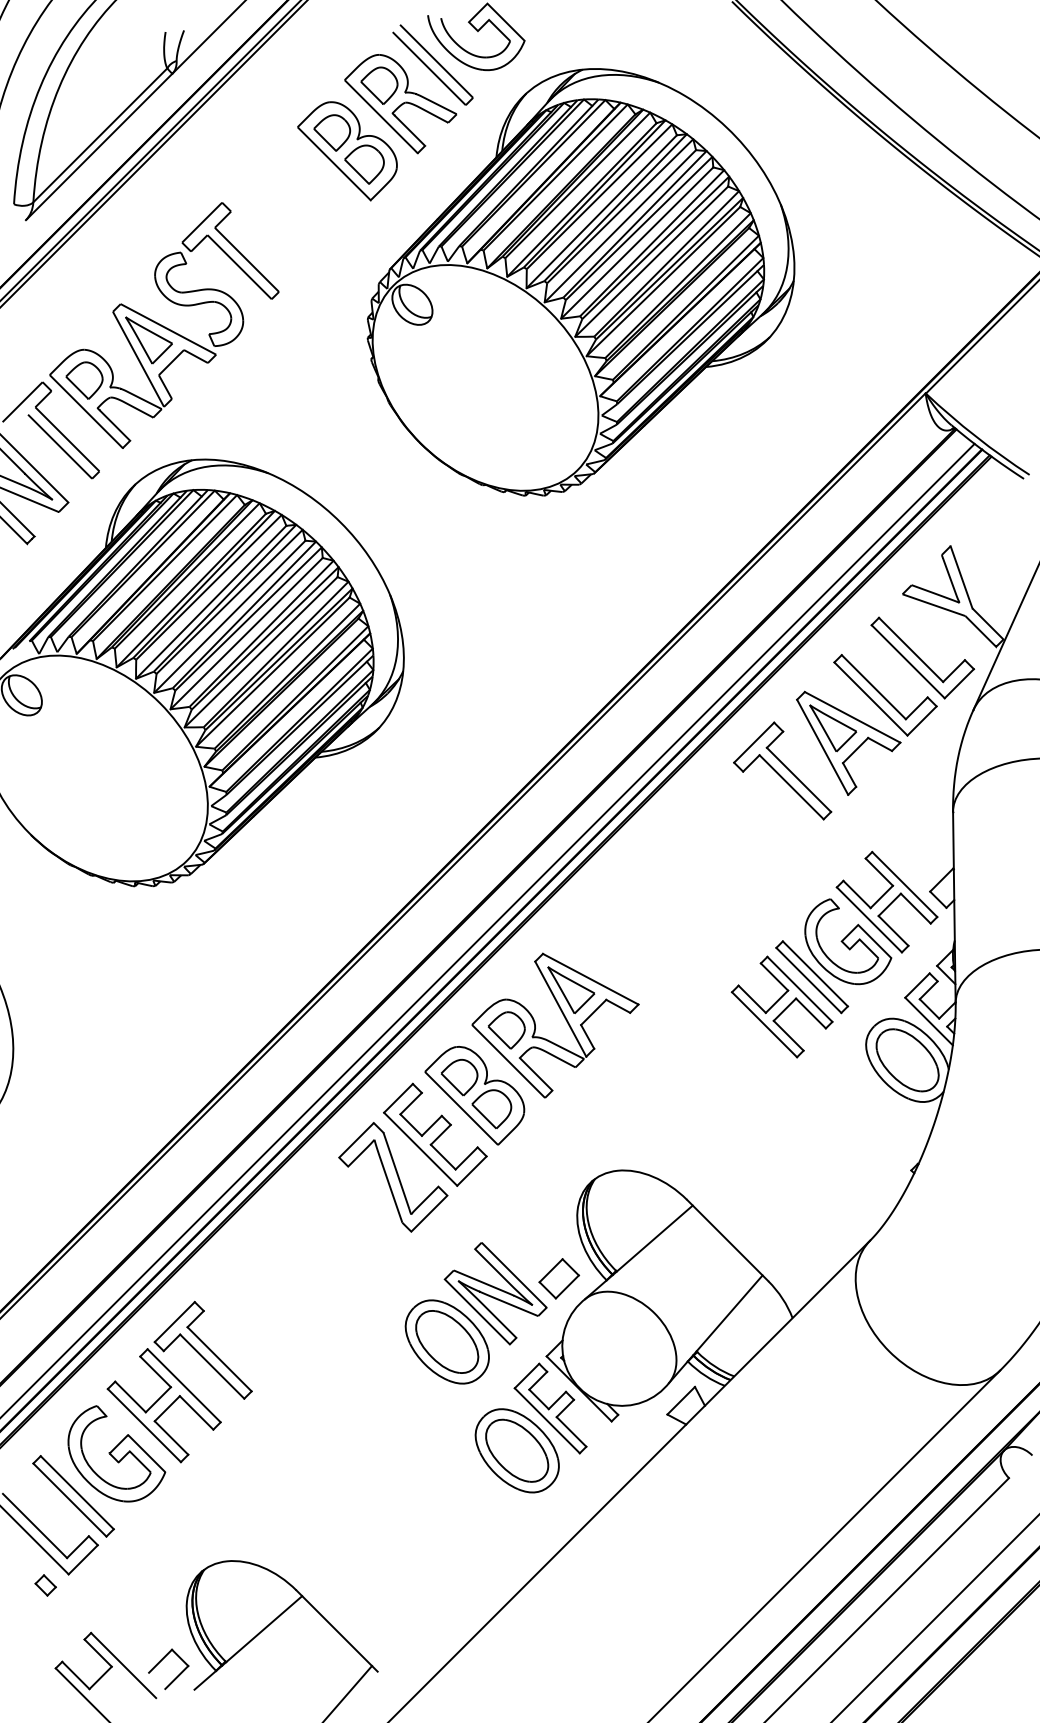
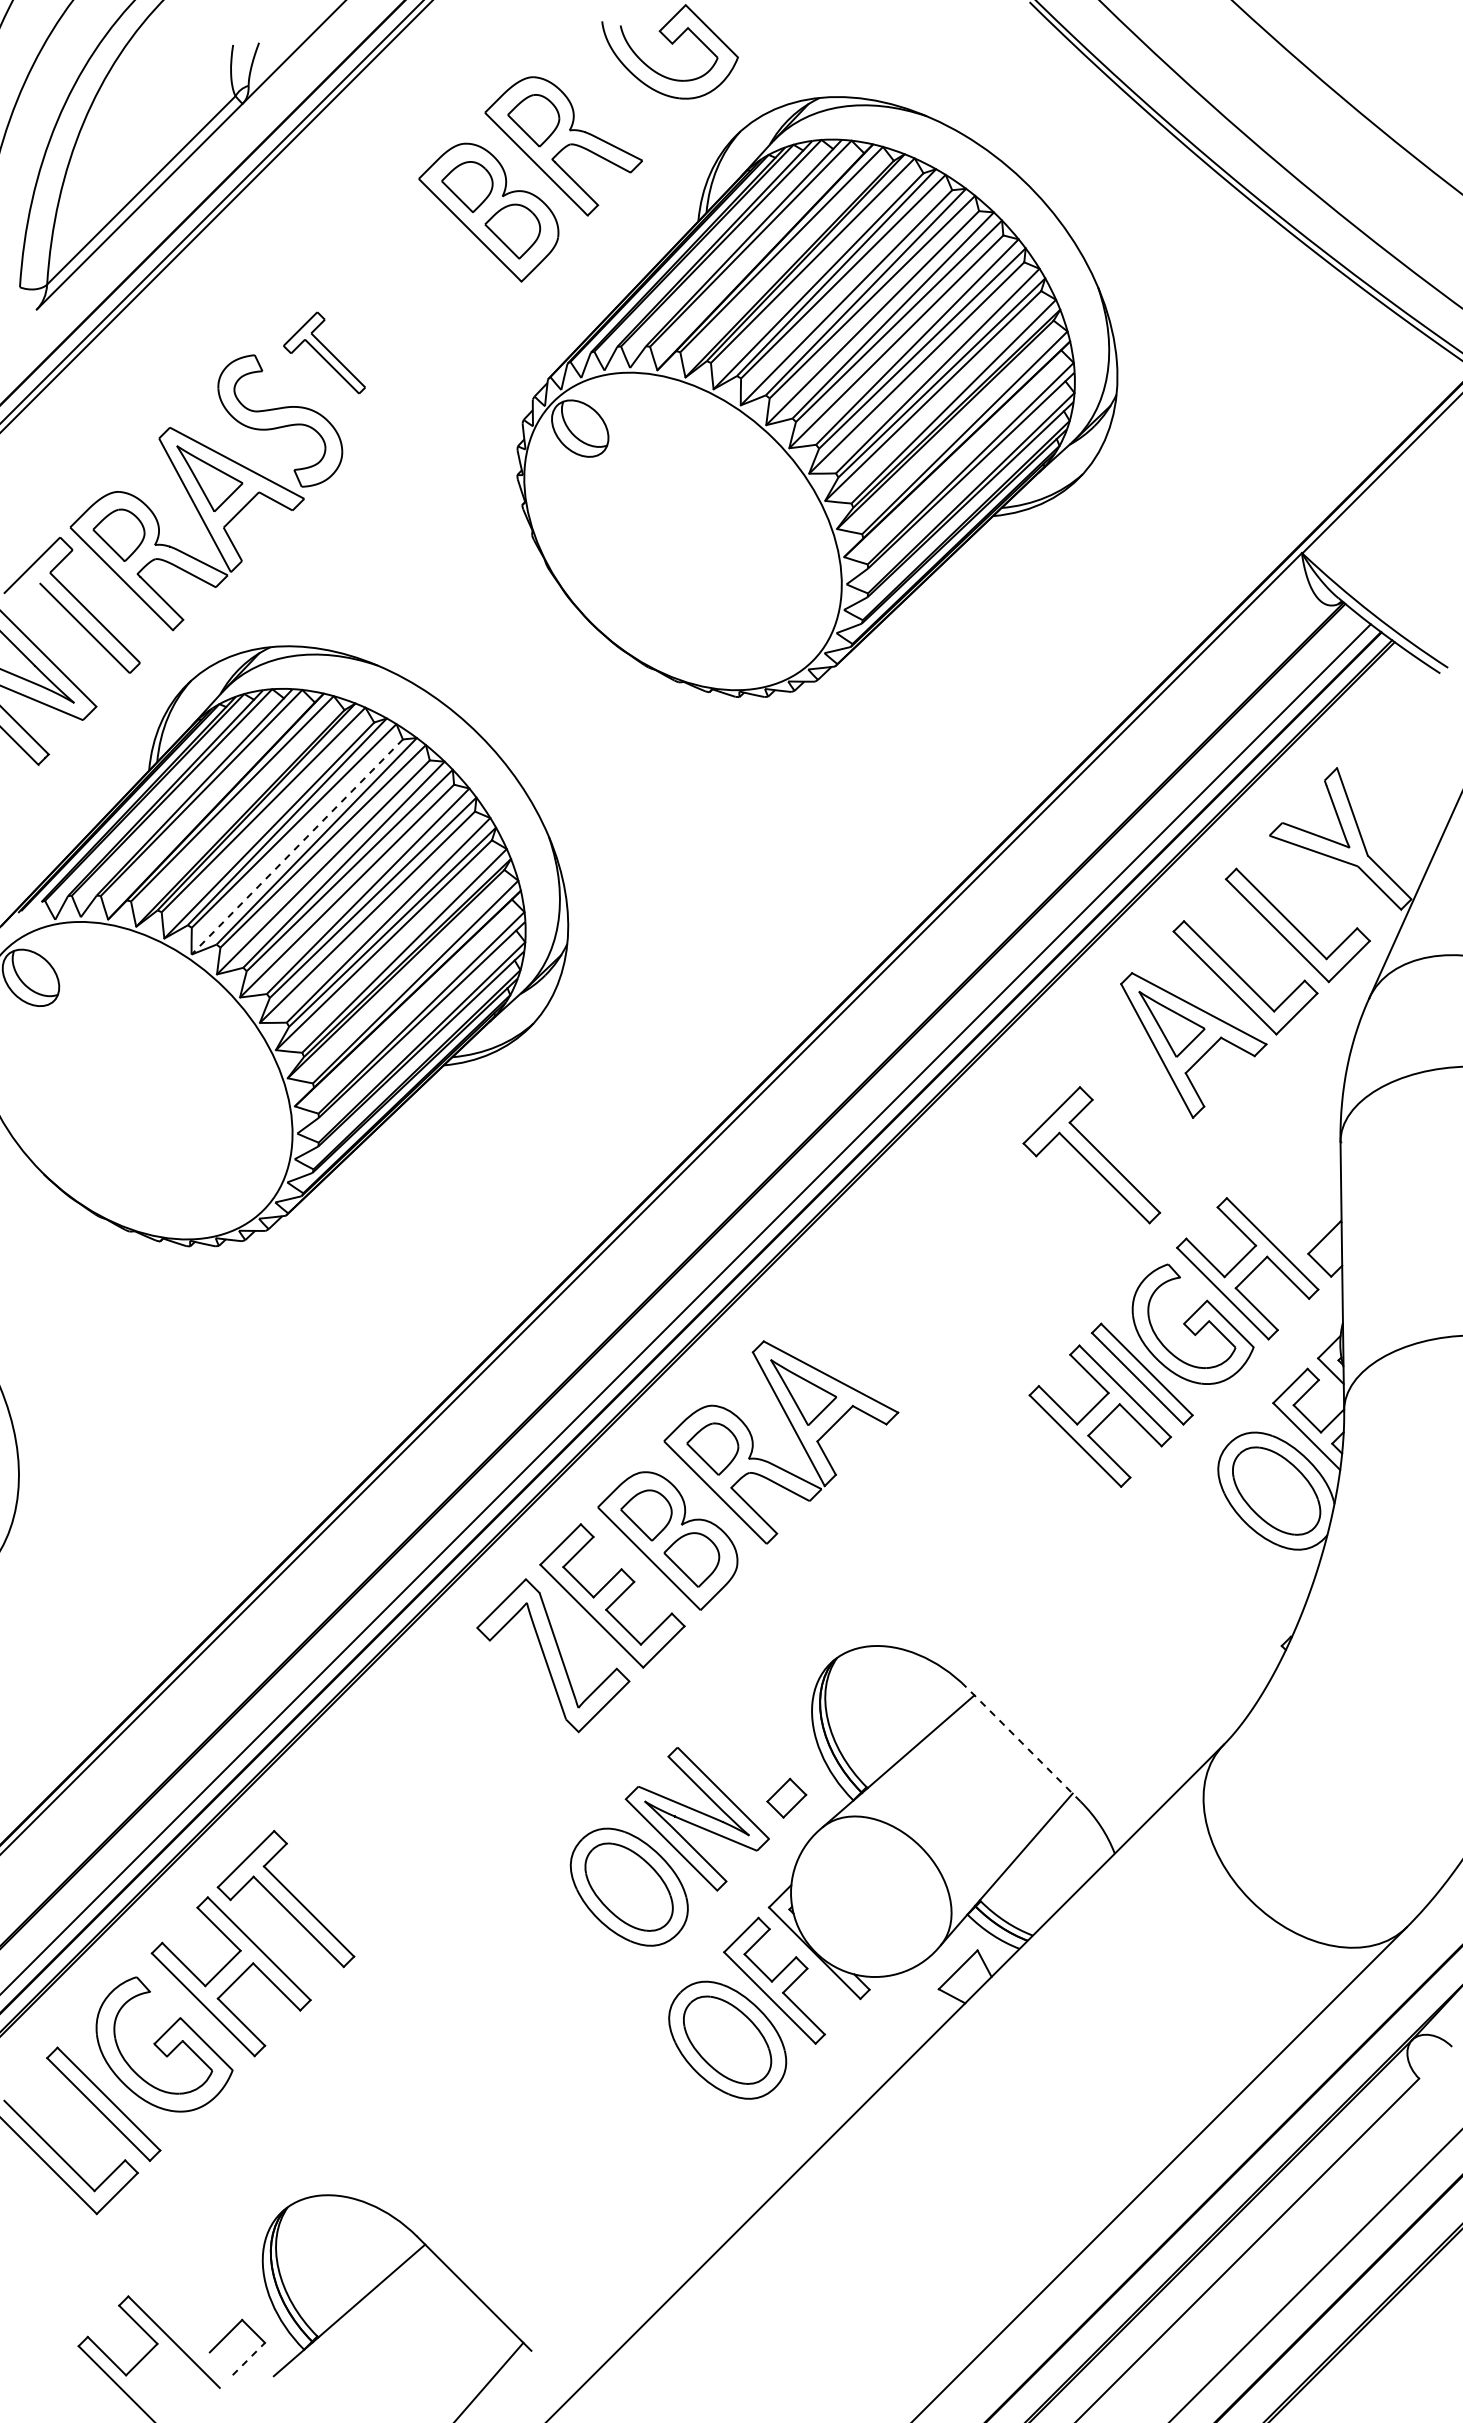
part: (432, 65) -> (608, 91), removed
part: (230, 250) -> (324, 352), size x0.6
line: (211, 602) -> (297, 847), solid -> dashed
part: (782, 771) -> (1091, 1155), moved
line: (727, 1240) -> (1023, 1744), solid -> dashed
part: (559, 1278) -> (786, 1797), size x0.7
part: (45, 1585) -> (64, 2229), removed
line: (176, 1677) -> (248, 2359), solid -> dashed

